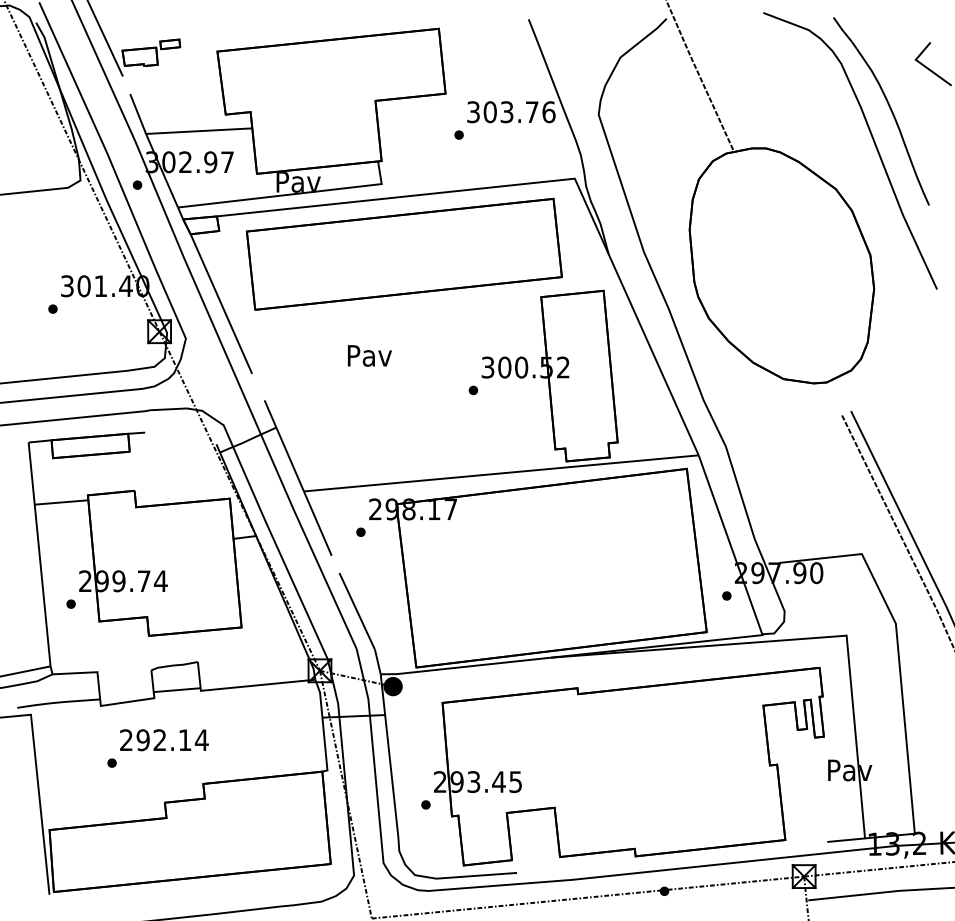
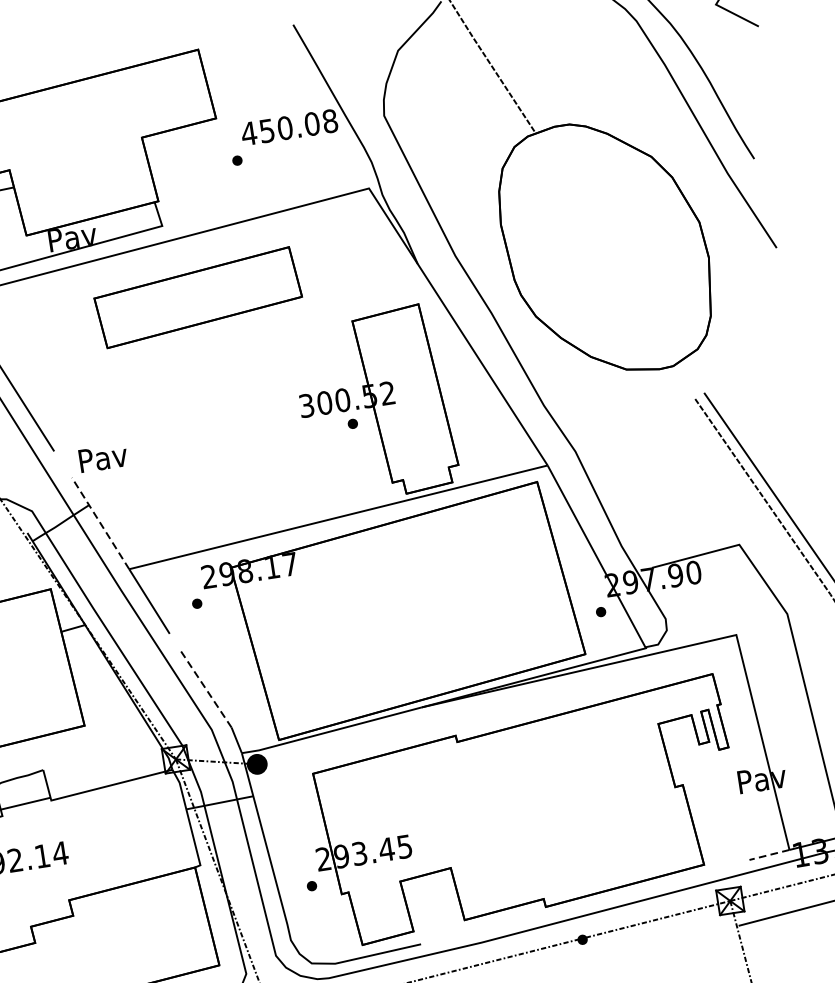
text: (510, 112) -> (288, 127), 303.76 -> 450.08
part: (404, 253) -> (198, 296), size x0.6
text: (369, 355) -> (102, 457), moved
part: (473, 390) -> (352, 423), moved
line: (284, 445) -> (100, 523), solid -> dashed
line: (357, 610) -> (206, 688), solid -> dashed
line: (846, 840) -> (769, 855), solid -> dashed

